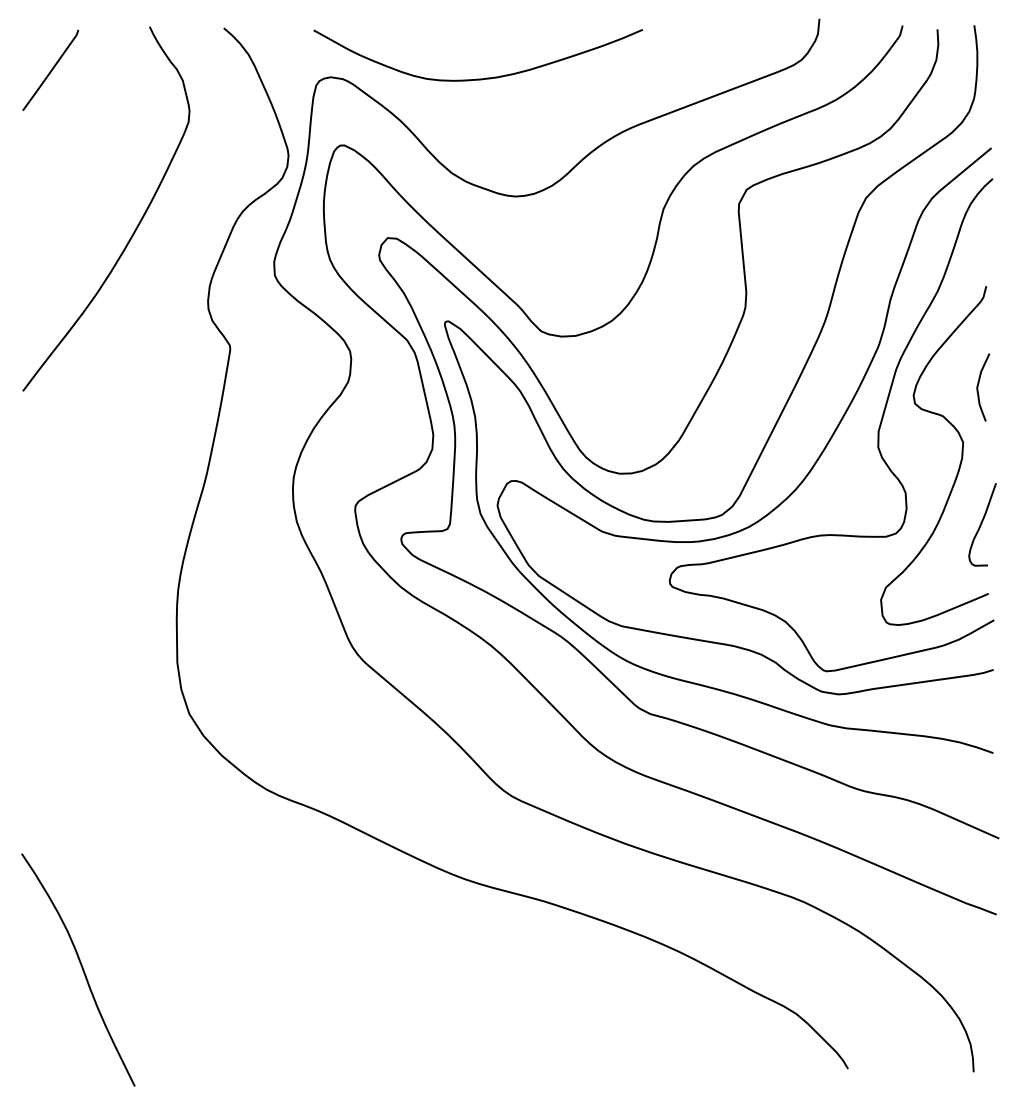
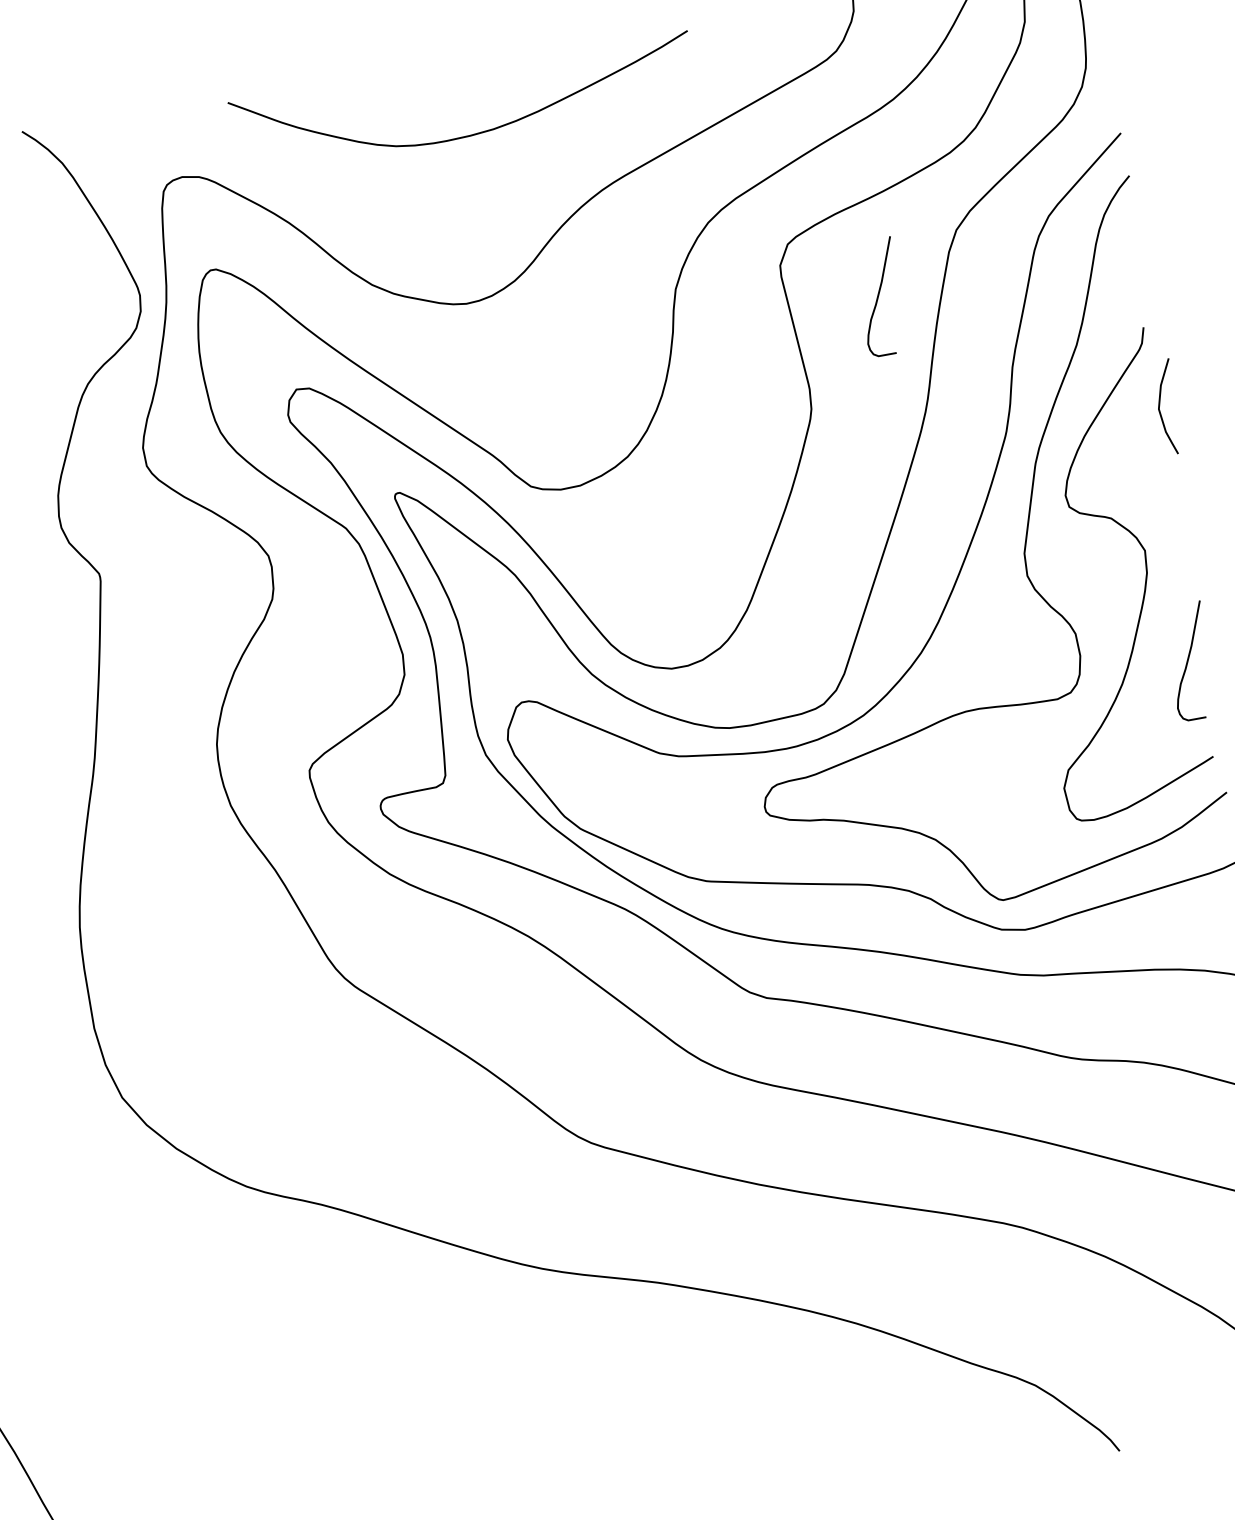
curve: (477, 78) -> (467, 134), moved
curve: (805, 235) -> (879, 295), added
curve: (978, 387) -> (1160, 408), moved

